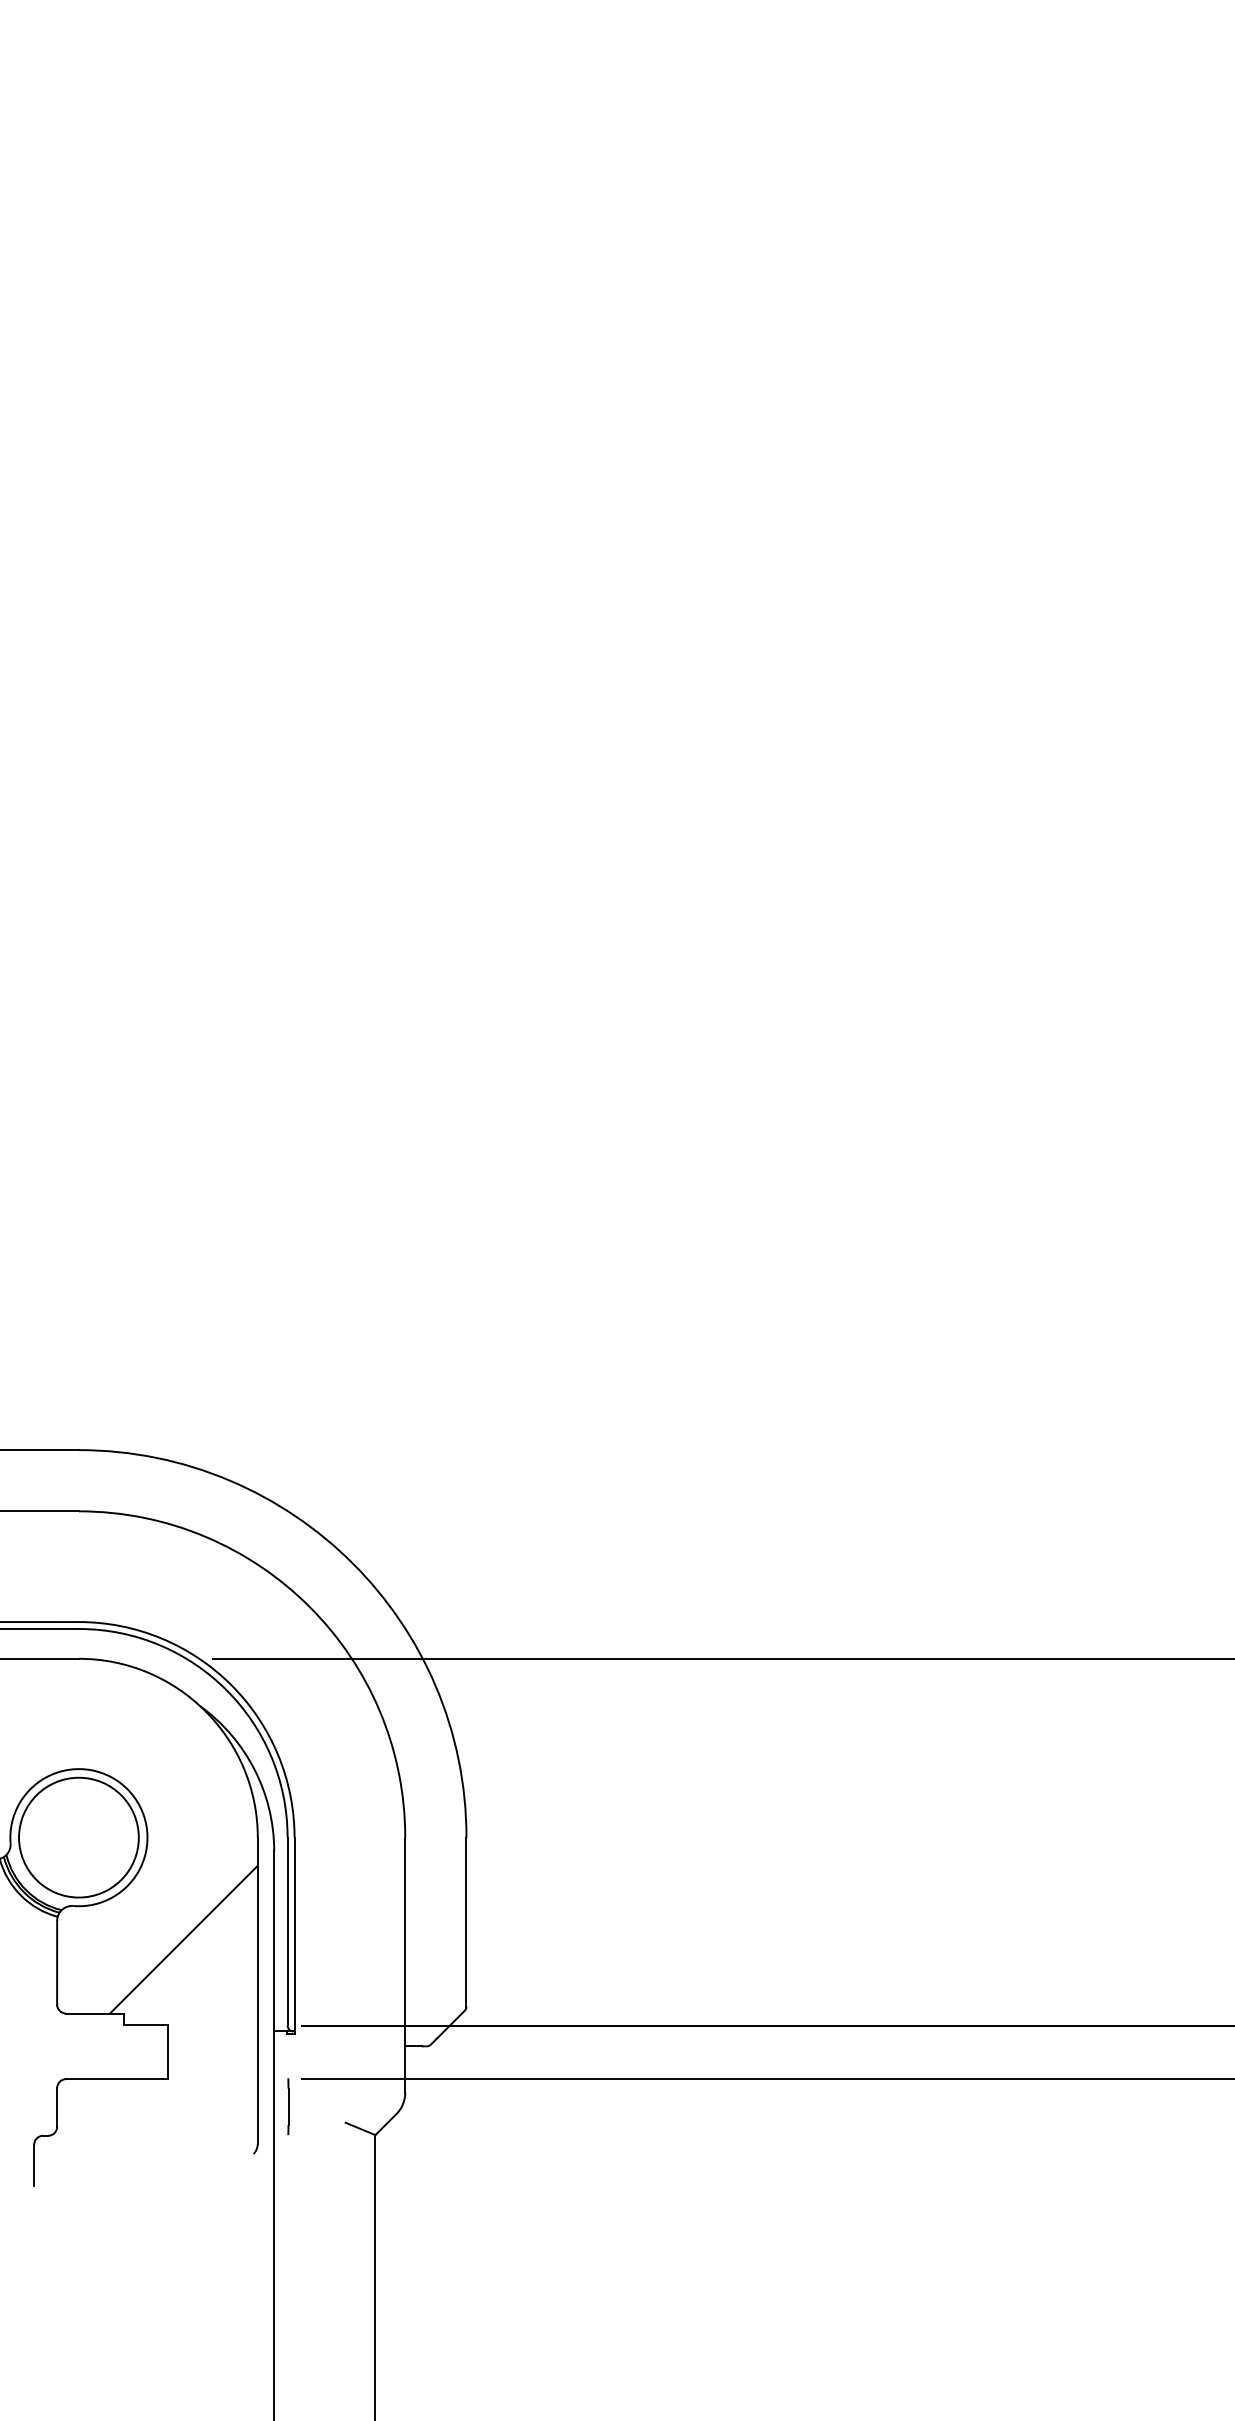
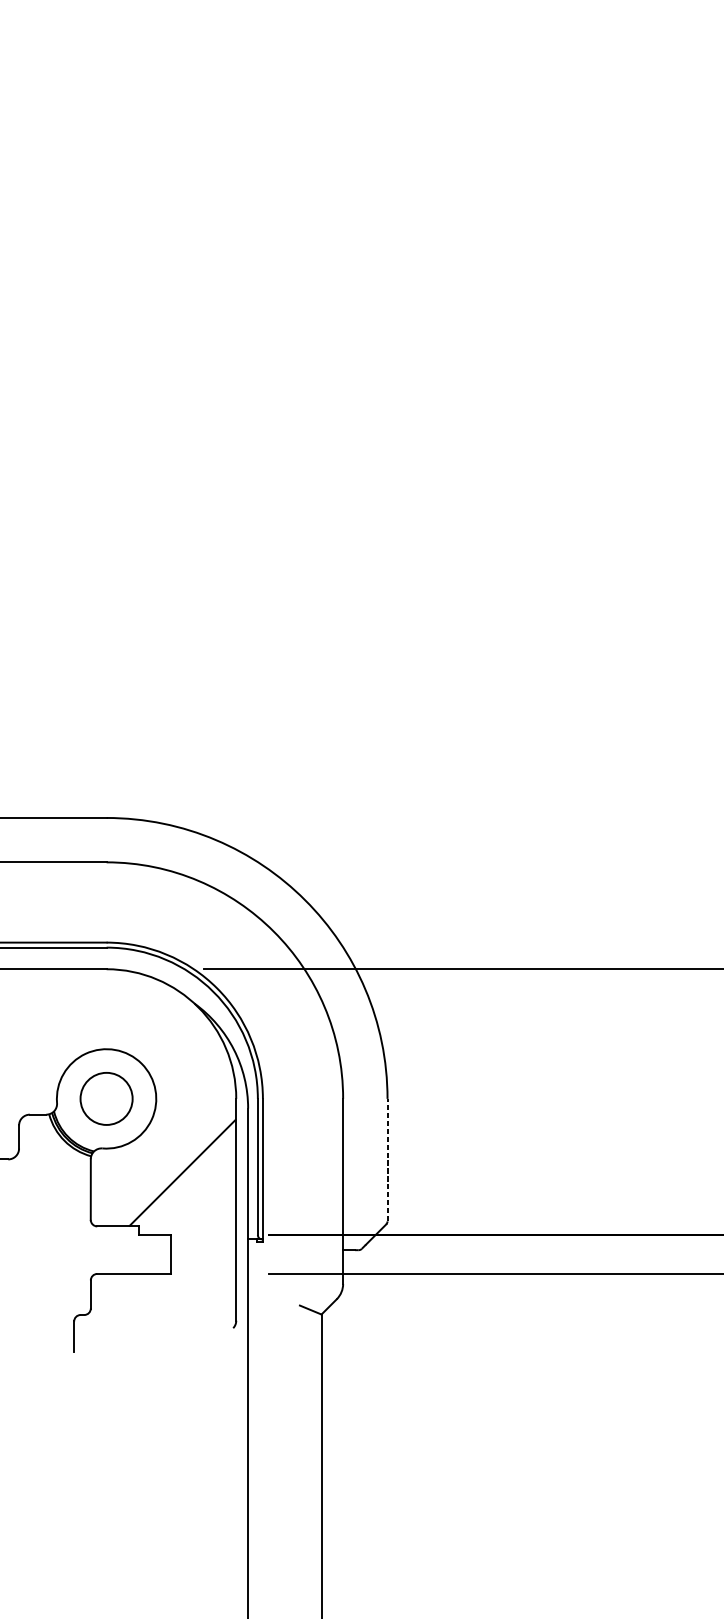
circle: (78, 1837) -> (106, 1098), size x0.6
line: (466, 1921) -> (387, 1159), solid -> dashed
line: (288, 2106) -> (258, 1293), removed

